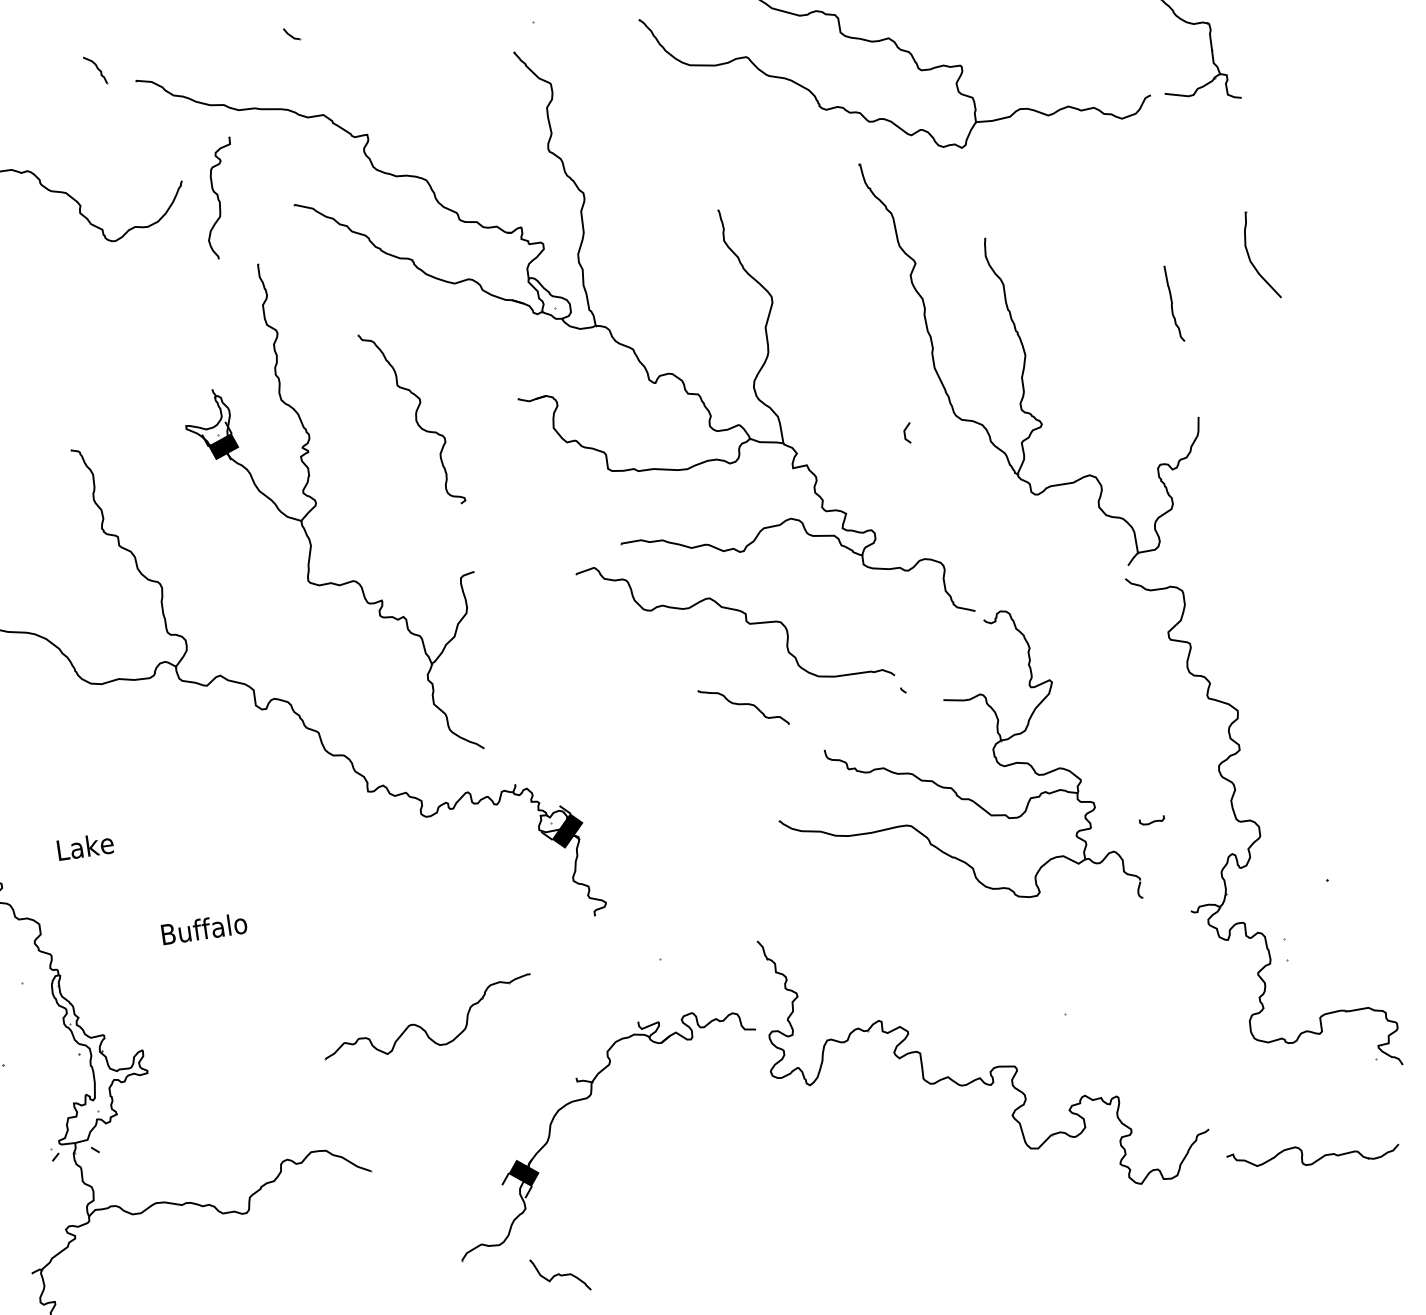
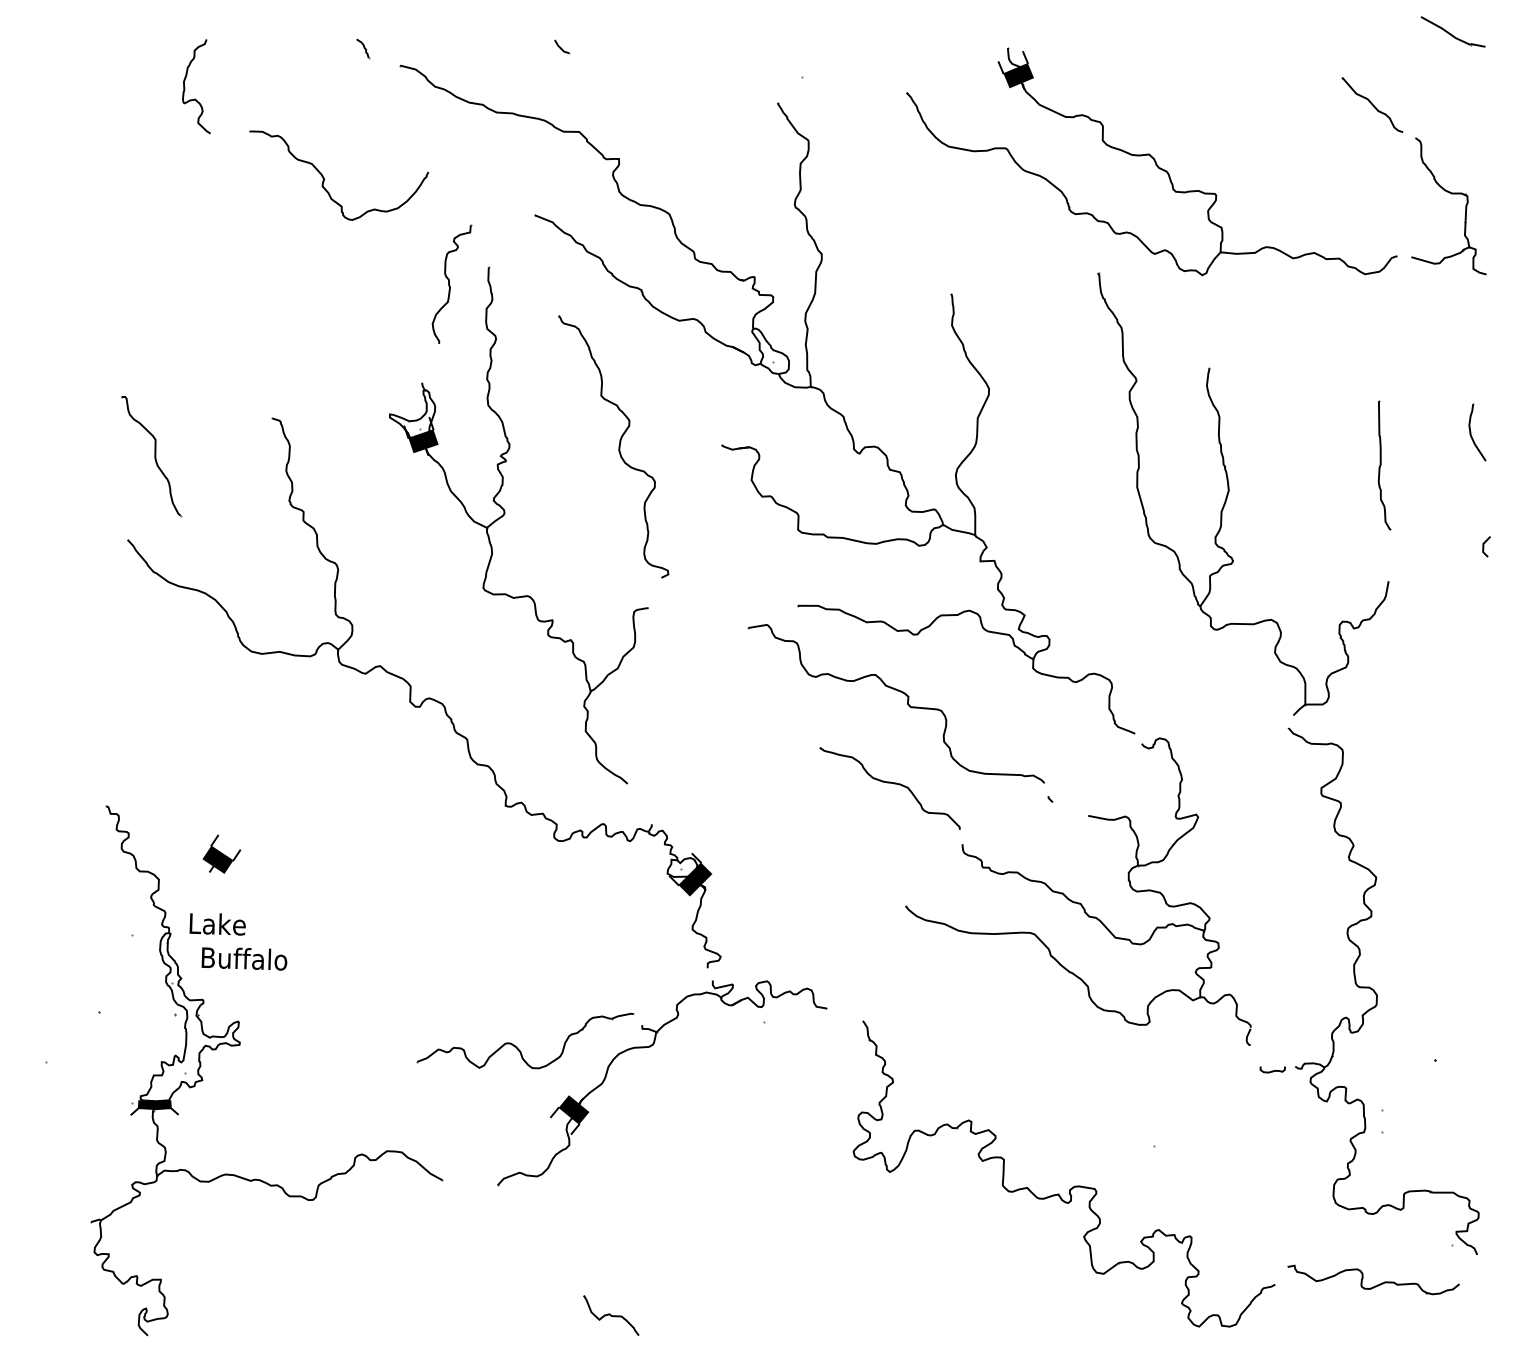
part: (96, 70) -> (363, 48), size x0.62
part: (220, 197) -> (451, 283), moved
part: (1260, 255) -> (1477, 432), size x0.62
part: (1174, 303) -> (1384, 465), size x1.67
part: (411, 418) -> (613, 446), size x1.43
line: (905, 433) -> (1484, 546), moved
part: (743, 707) -> (889, 788), size x1.67
curve: (1151, 821) -> (1272, 1070), moved
text: (85, 847) -> (217, 924), moved
part: (96, 887) -> (221, 853), added
text: (204, 928) -> (244, 958), moved
part: (588, 1098) -> (650, 1047), moved
fill: (74, 1147) -> (154, 1105), added
part: (1316, 1160) -> (1375, 1285), moved

